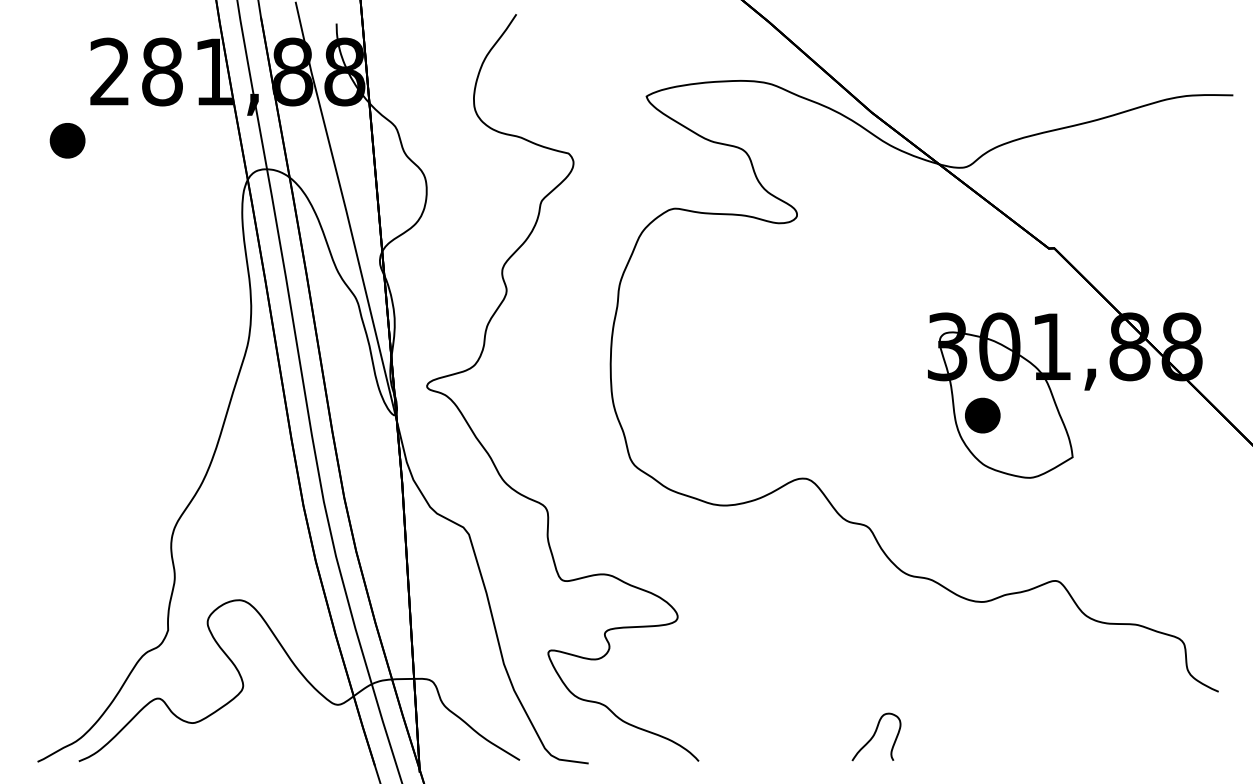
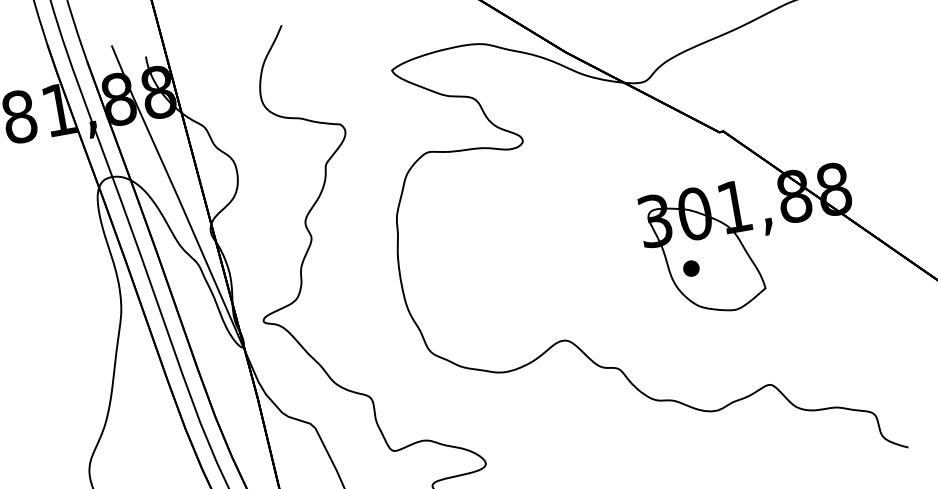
part: (982, 415) -> (691, 268), size x0.6

